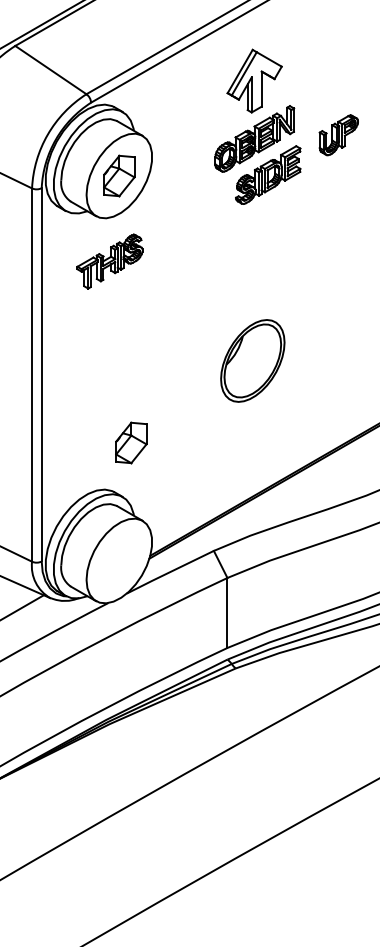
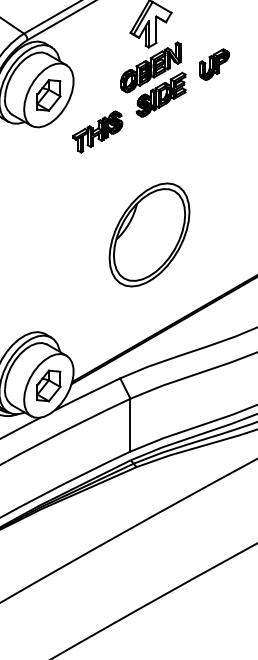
part: (109, 261) -> (97, 132), moved
part: (252, 360) -> (149, 234), size x1.67
part: (131, 442) -> (49, 385), moved

